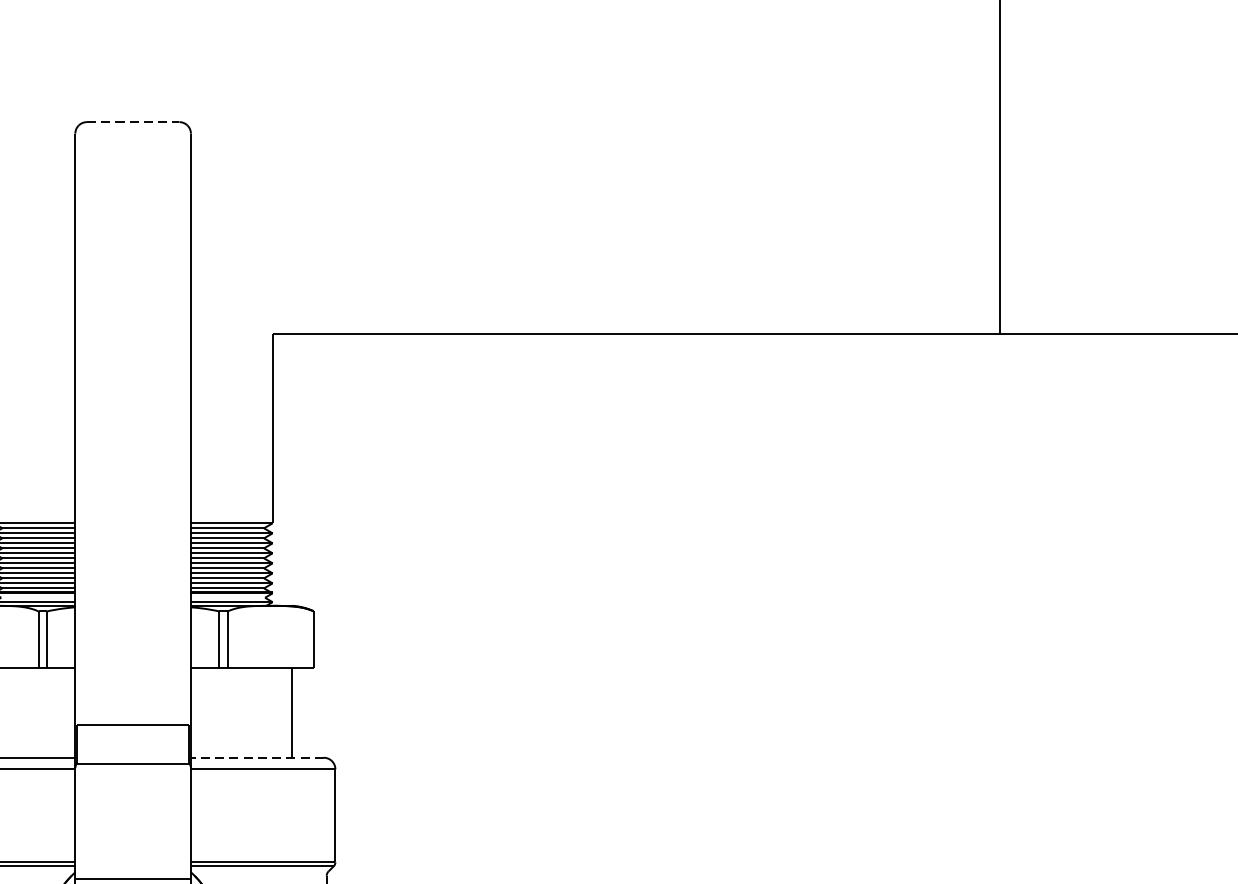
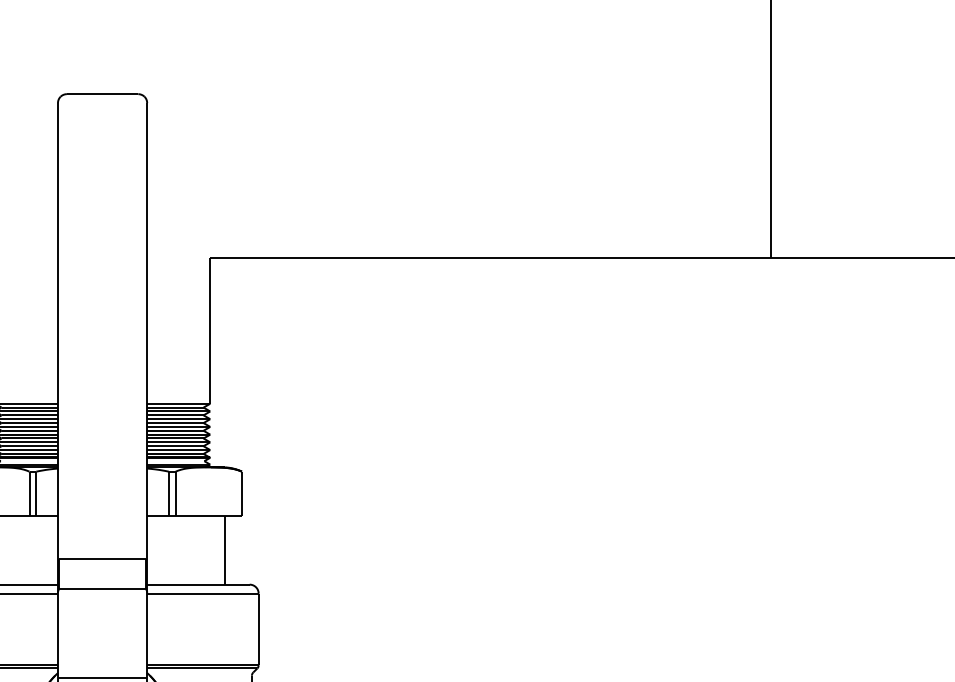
line: (133, 122) -> (102, 94), dashed -> solid
line: (256, 757) -> (197, 584), dashed -> solid

